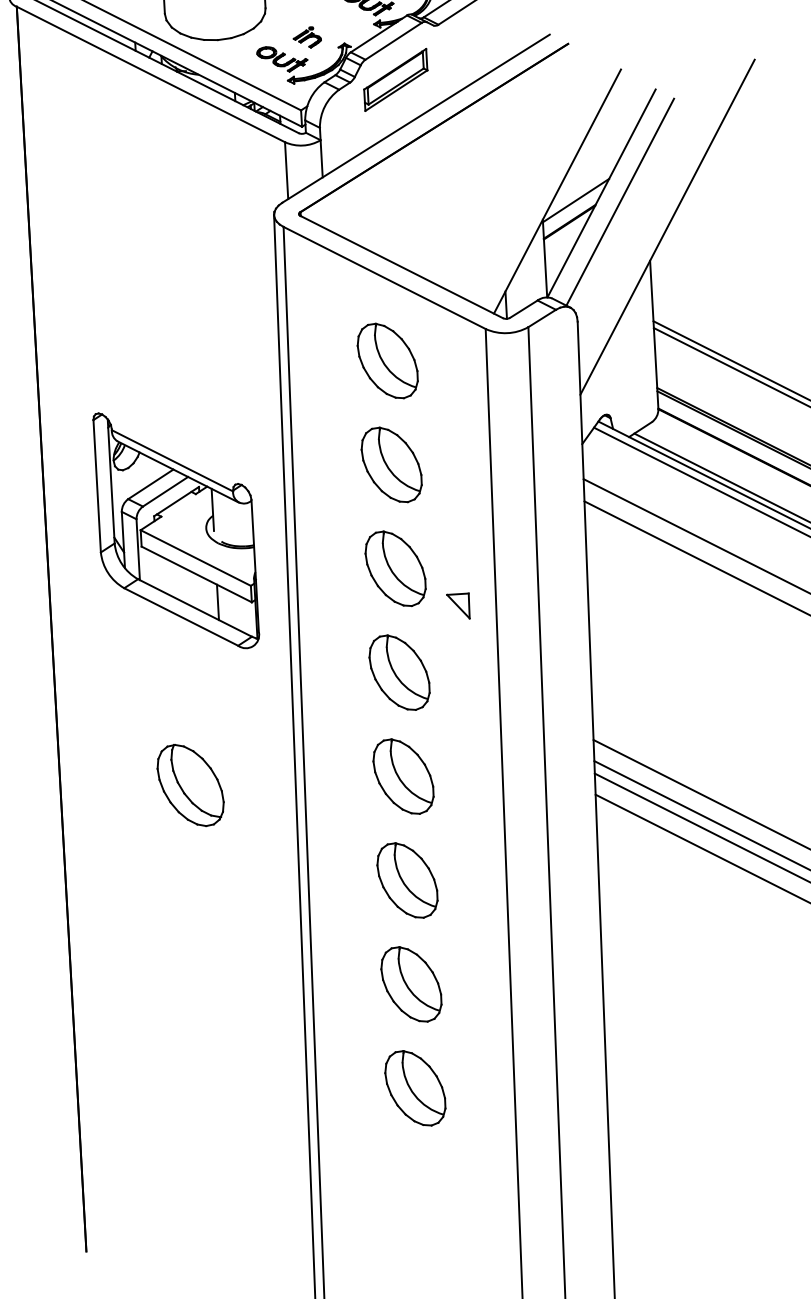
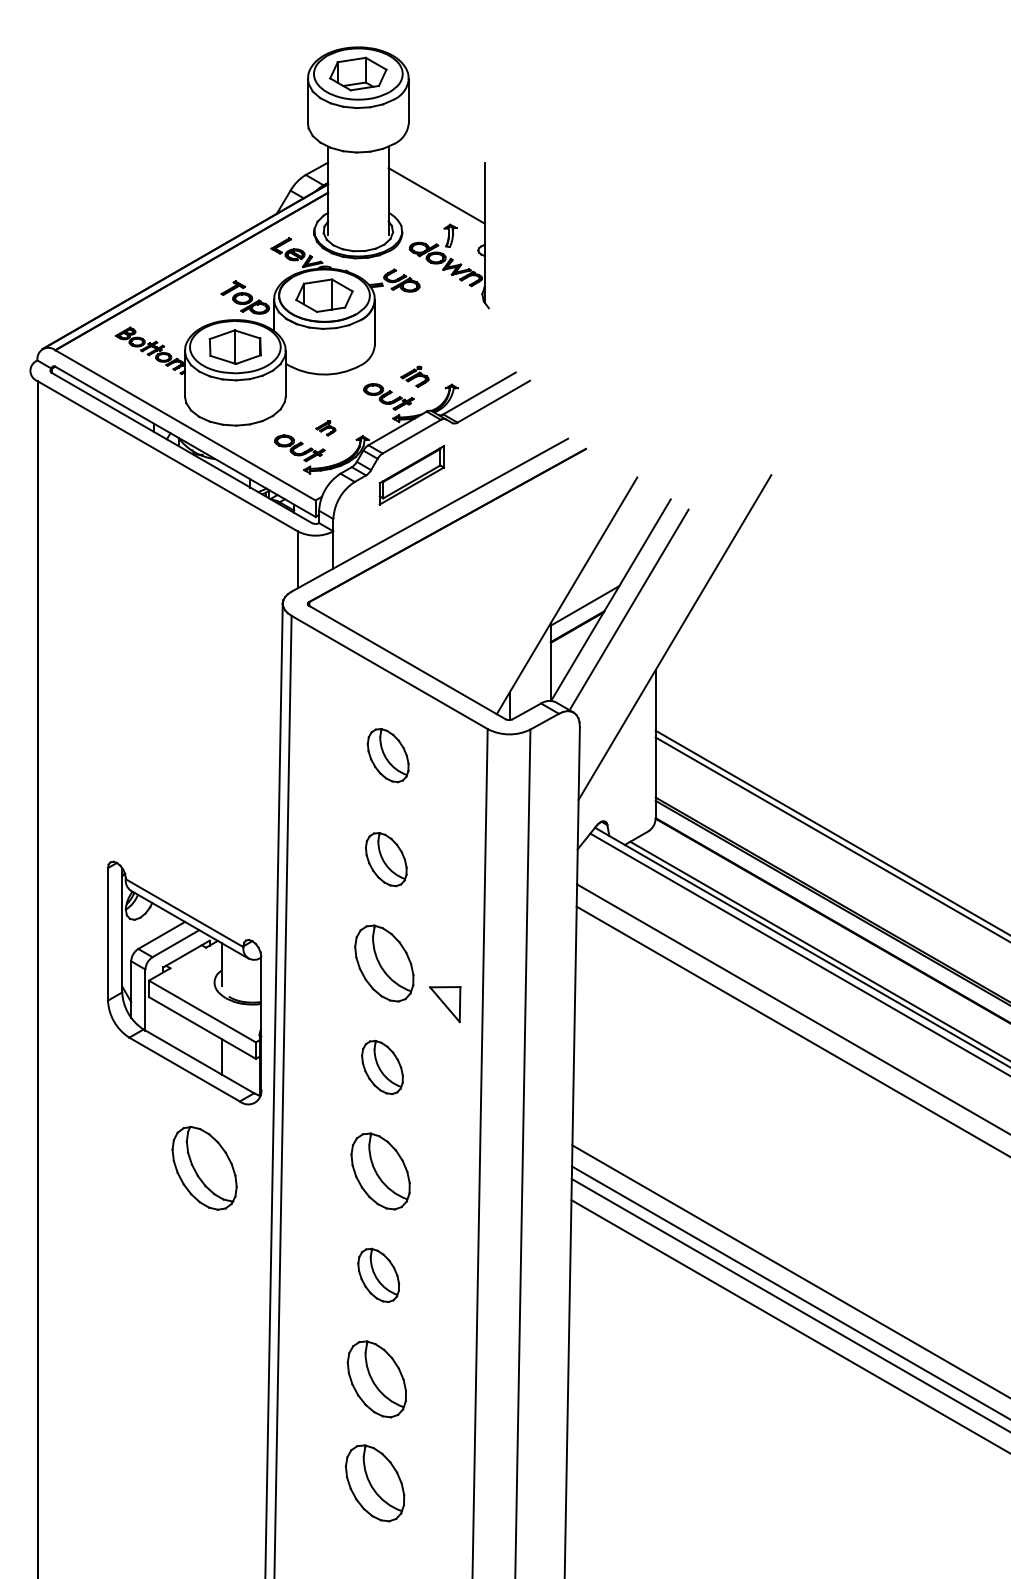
part: (306, 37) -> (325, 428), size x0.7
part: (388, 360) -> (388, 755), size x0.7
part: (391, 464) -> (386, 859), size x0.7
part: (176, 530) -> (184, 982), moved
part: (457, 606) -> (444, 1004), size x1.4
part: (399, 672) -> (382, 1067), size x0.7
part: (190, 785) -> (204, 1168), moved
part: (407, 880) -> (378, 1275), size x0.7

